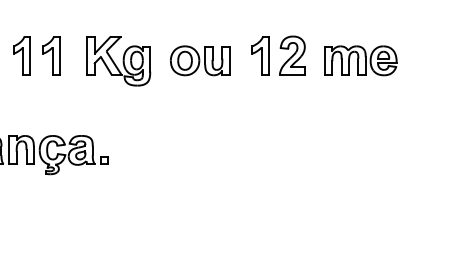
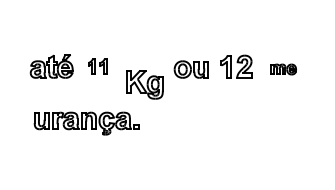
part: (36, 55) -> (97, 66), size x0.7
part: (118, 60) -> (144, 84), moved
part: (360, 60) -> (283, 69), size x0.6

